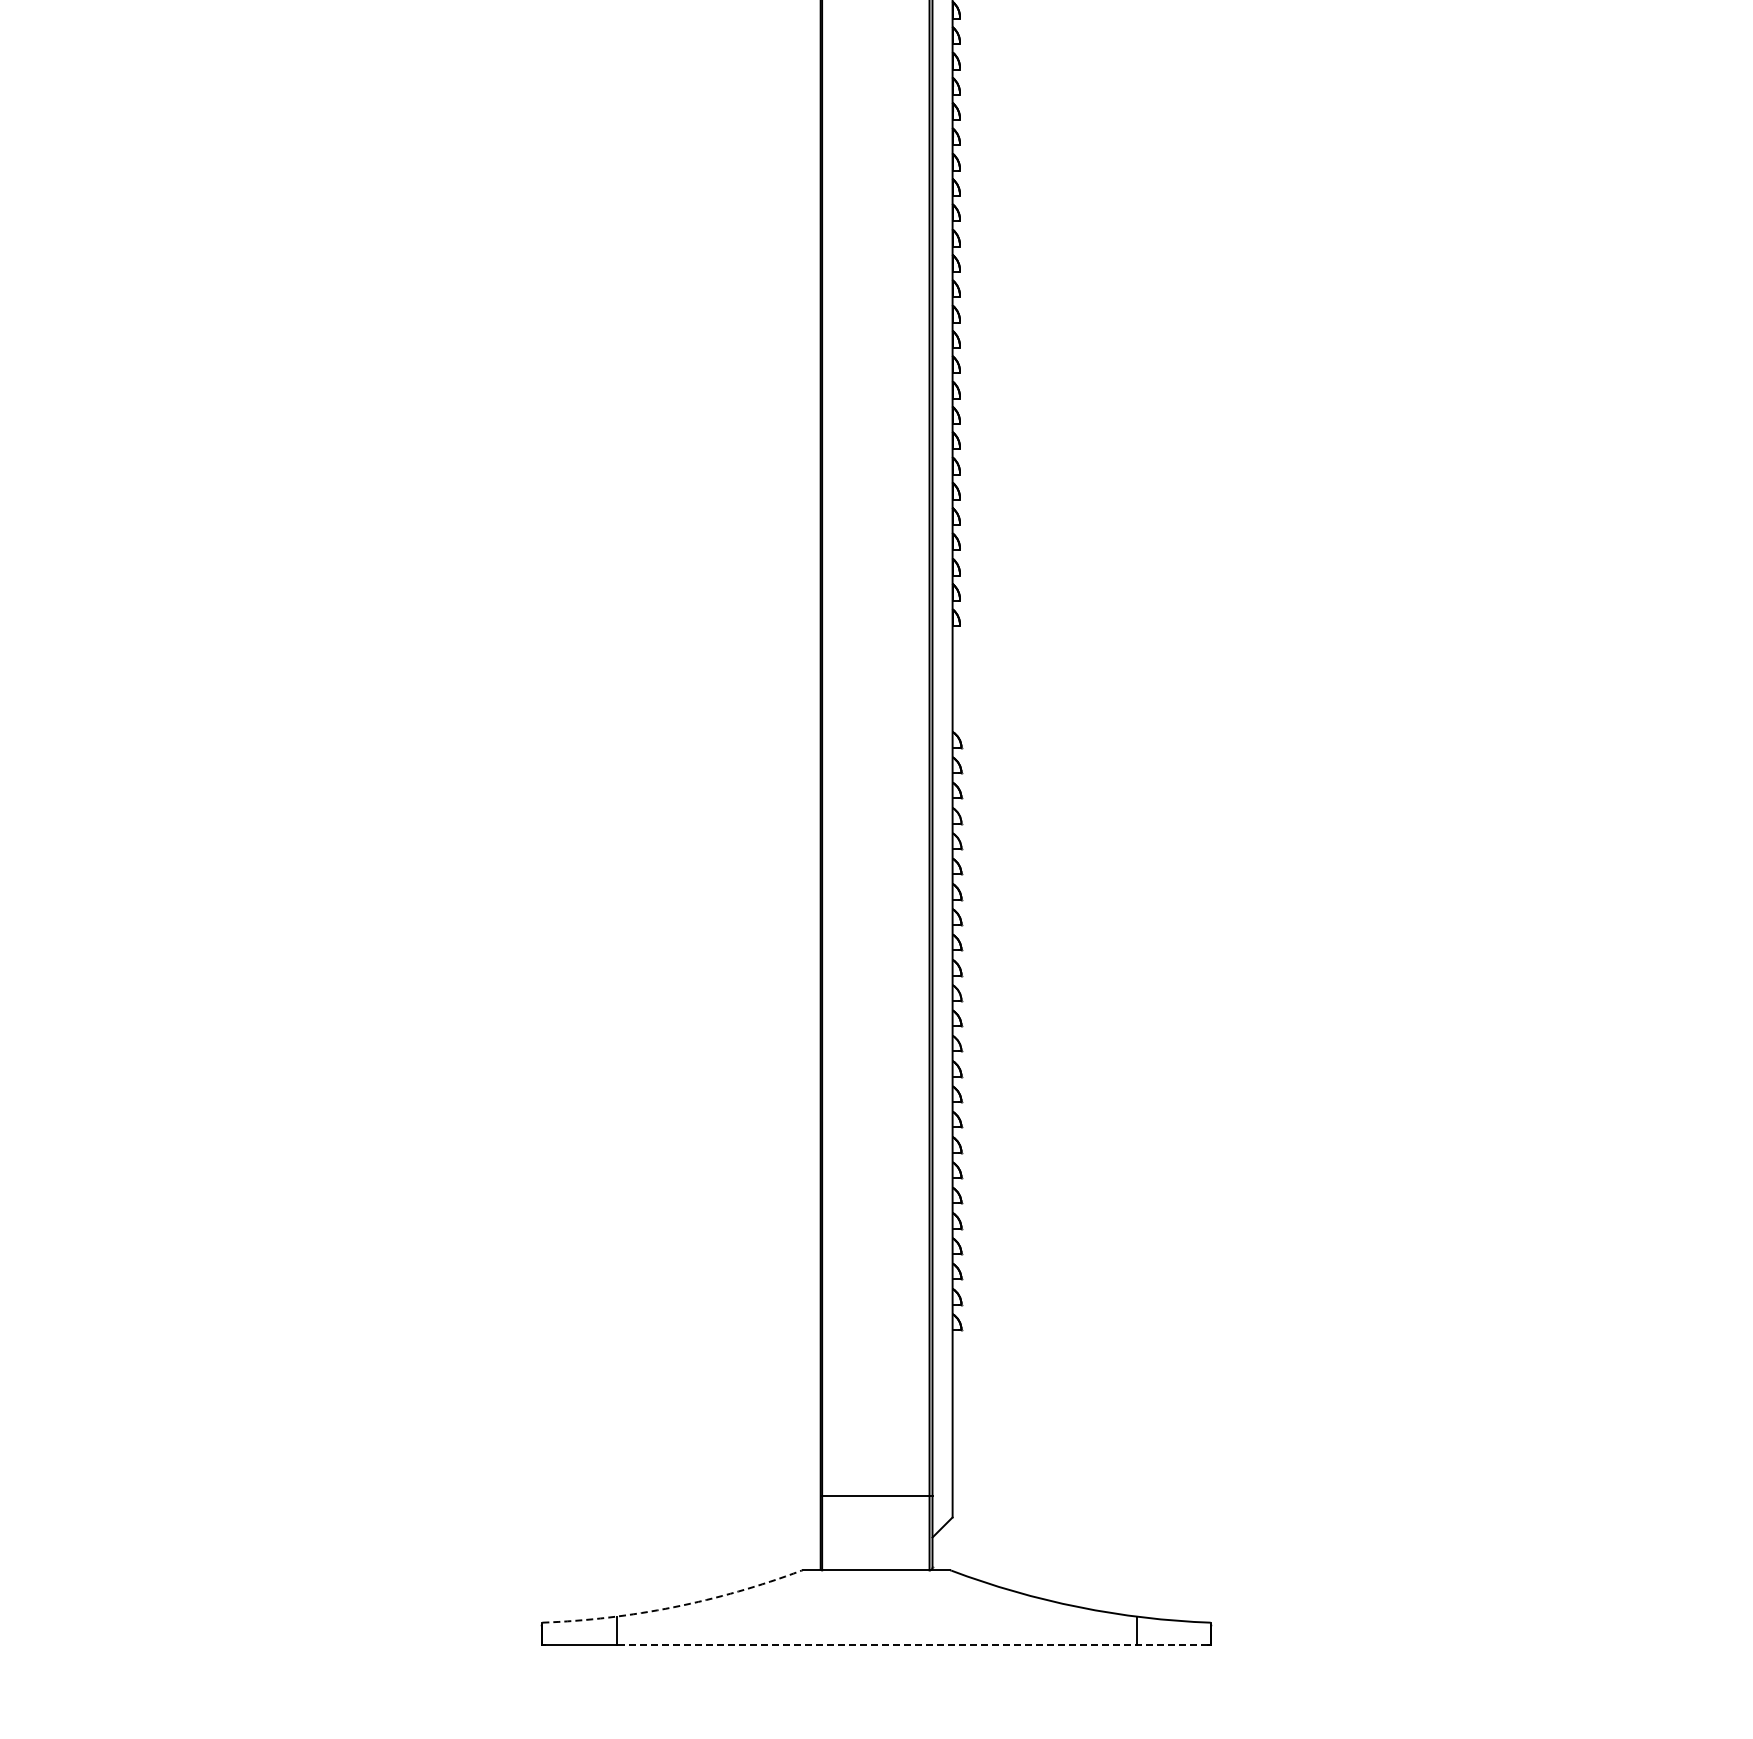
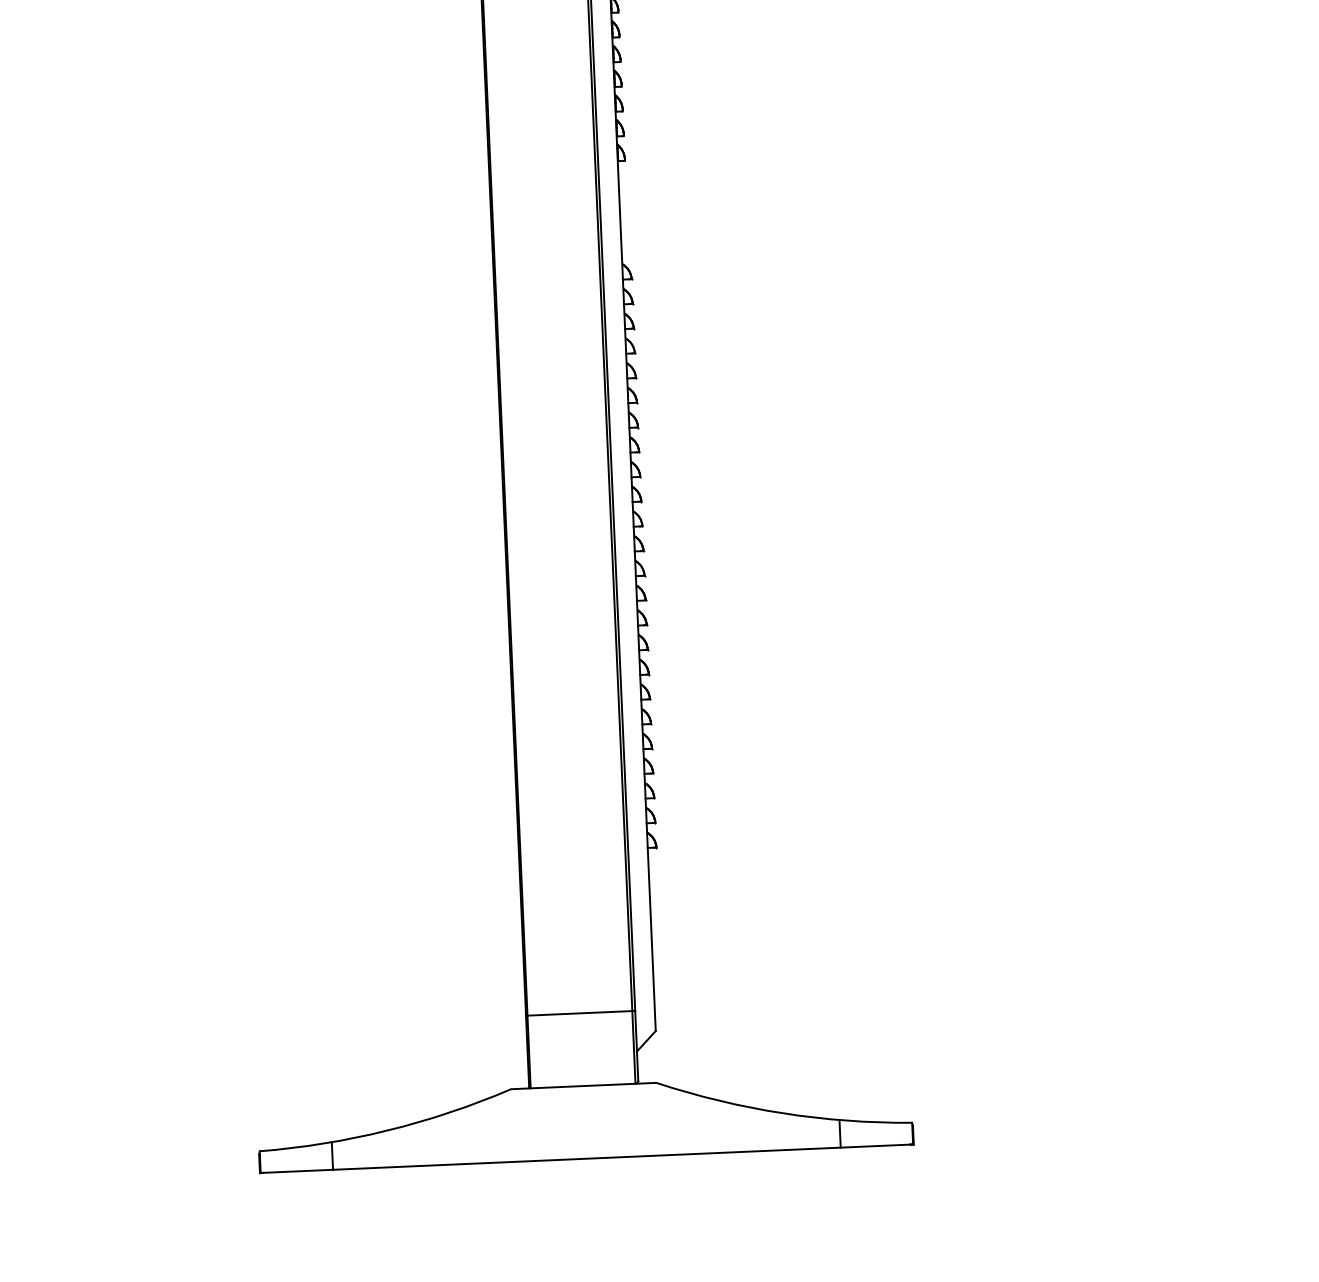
arc: (673, 1607) -> (387, 1130), dashed -> solid
line: (912, 1644) -> (622, 1156), dashed -> solid

